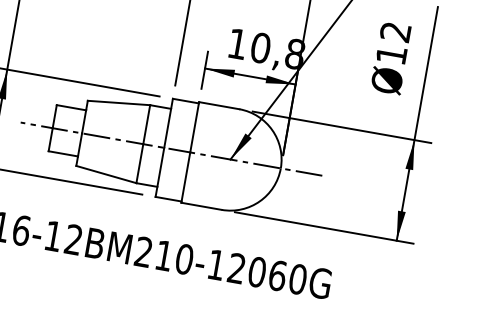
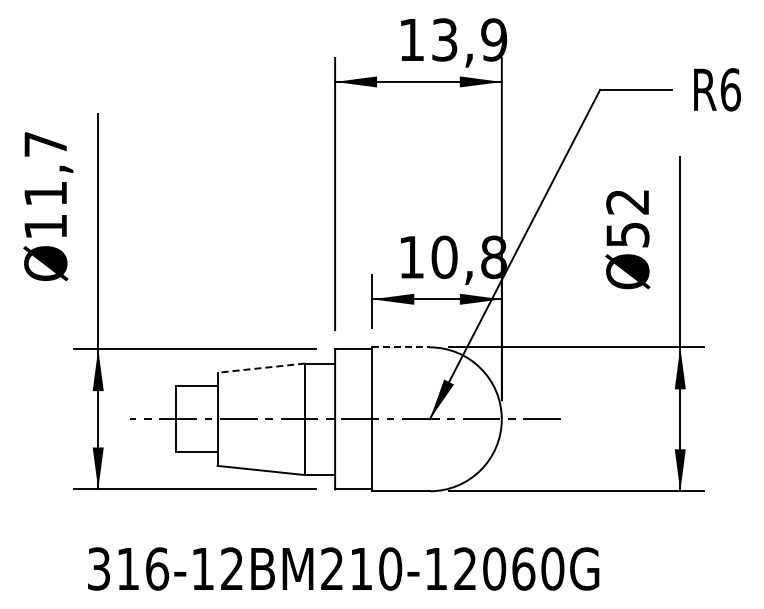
text: (391, 55) -> (627, 235), Ø12 -> Ø52
line: (118, 103) -> (260, 368), solid -> dashed
line: (219, 105) -> (401, 347), solid -> dashed

